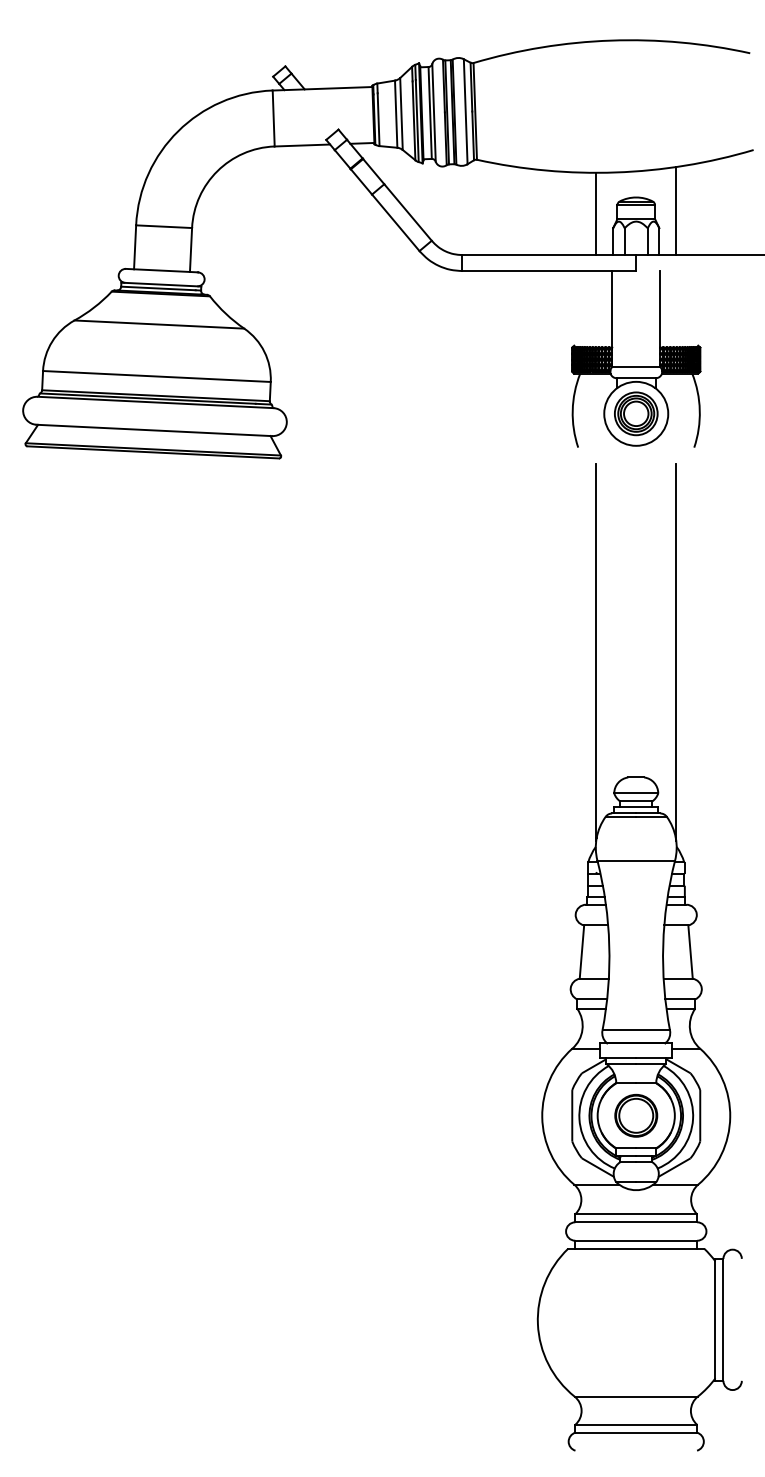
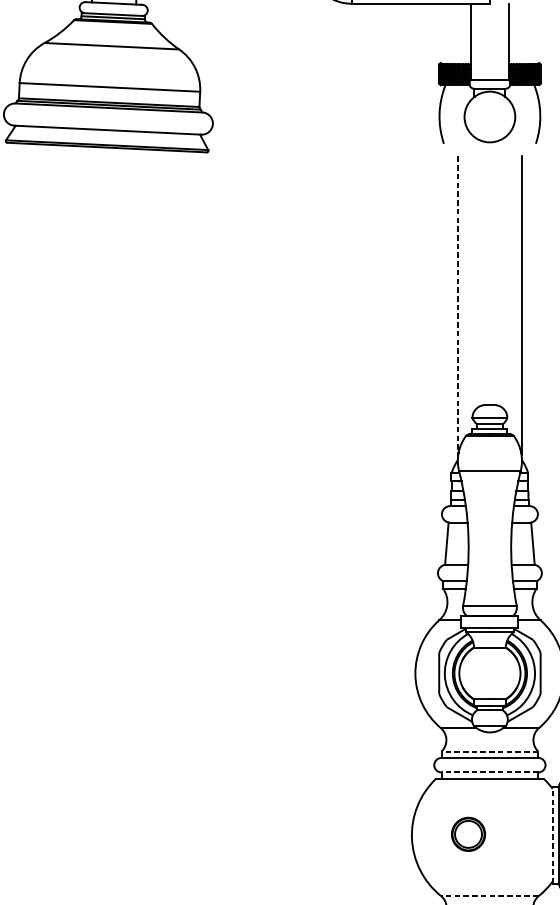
part: (636, 413) -> (490, 116), removed
line: (596, 651) -> (458, 305), solid -> dashed
part: (636, 1115) -> (468, 834), moved
line: (636, 1214) -> (490, 751), solid -> dashed
line: (636, 1240) -> (490, 772), solid -> dashed
line: (715, 1319) -> (552, 834), solid -> dashed
line: (636, 1396) -> (490, 895), solid -> dashed

